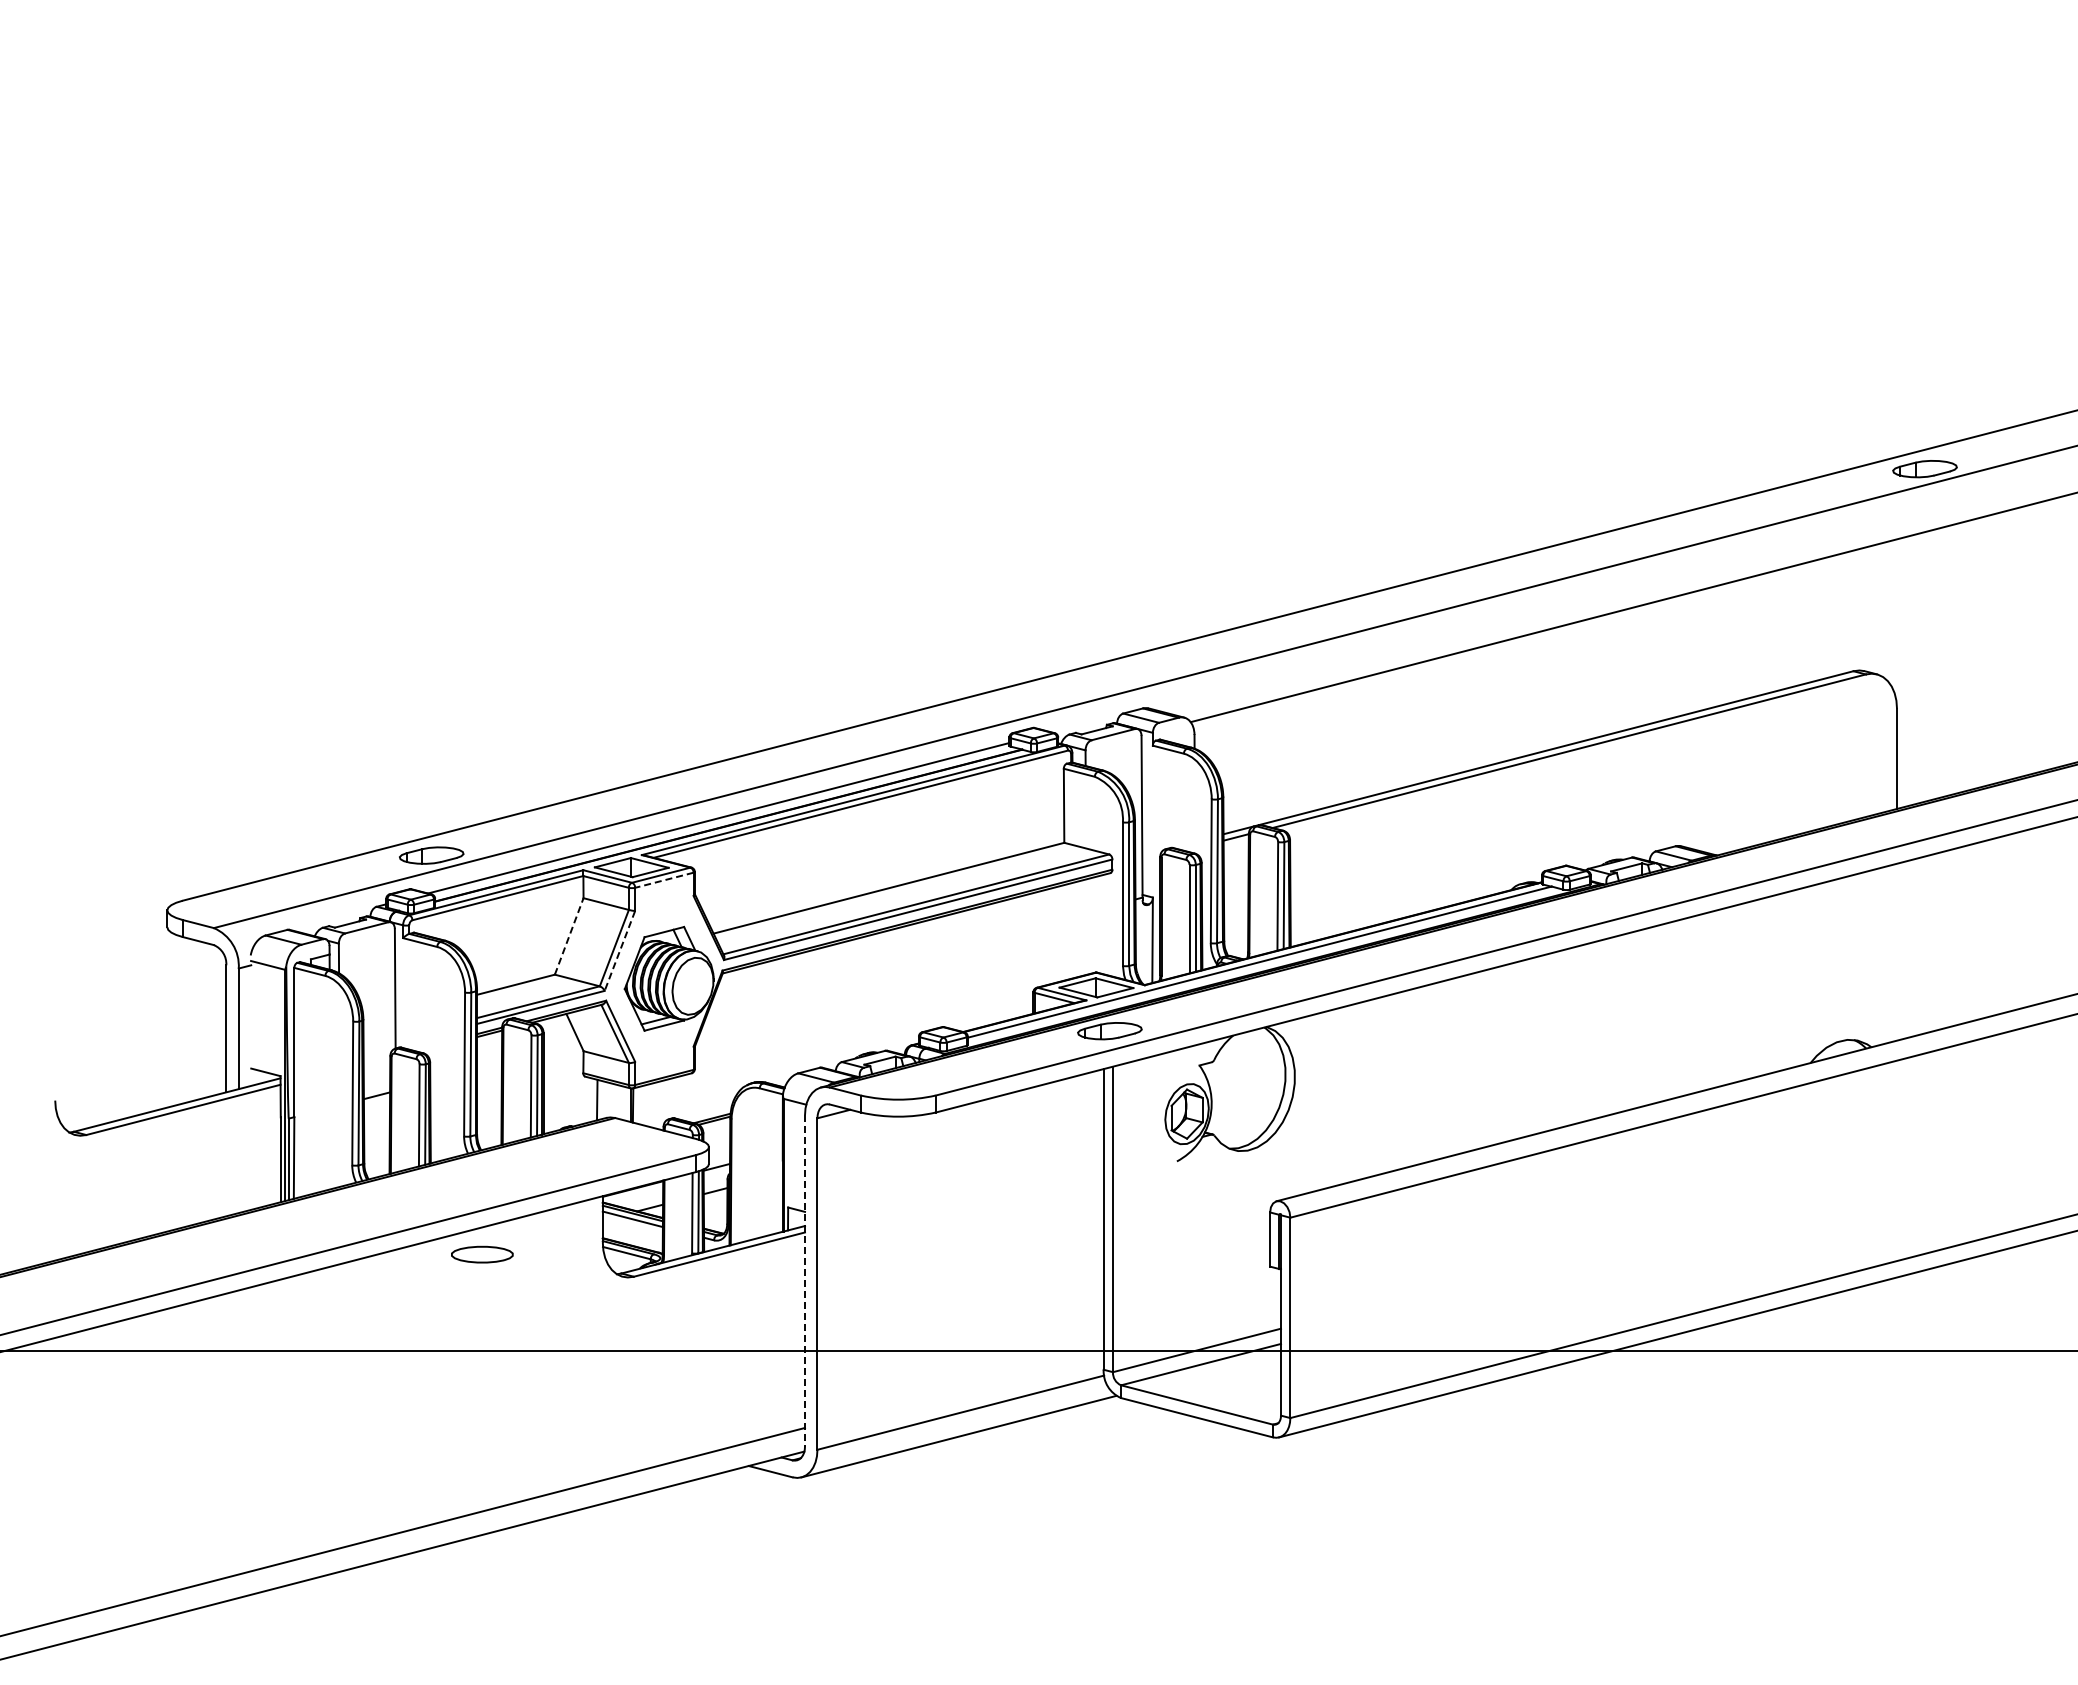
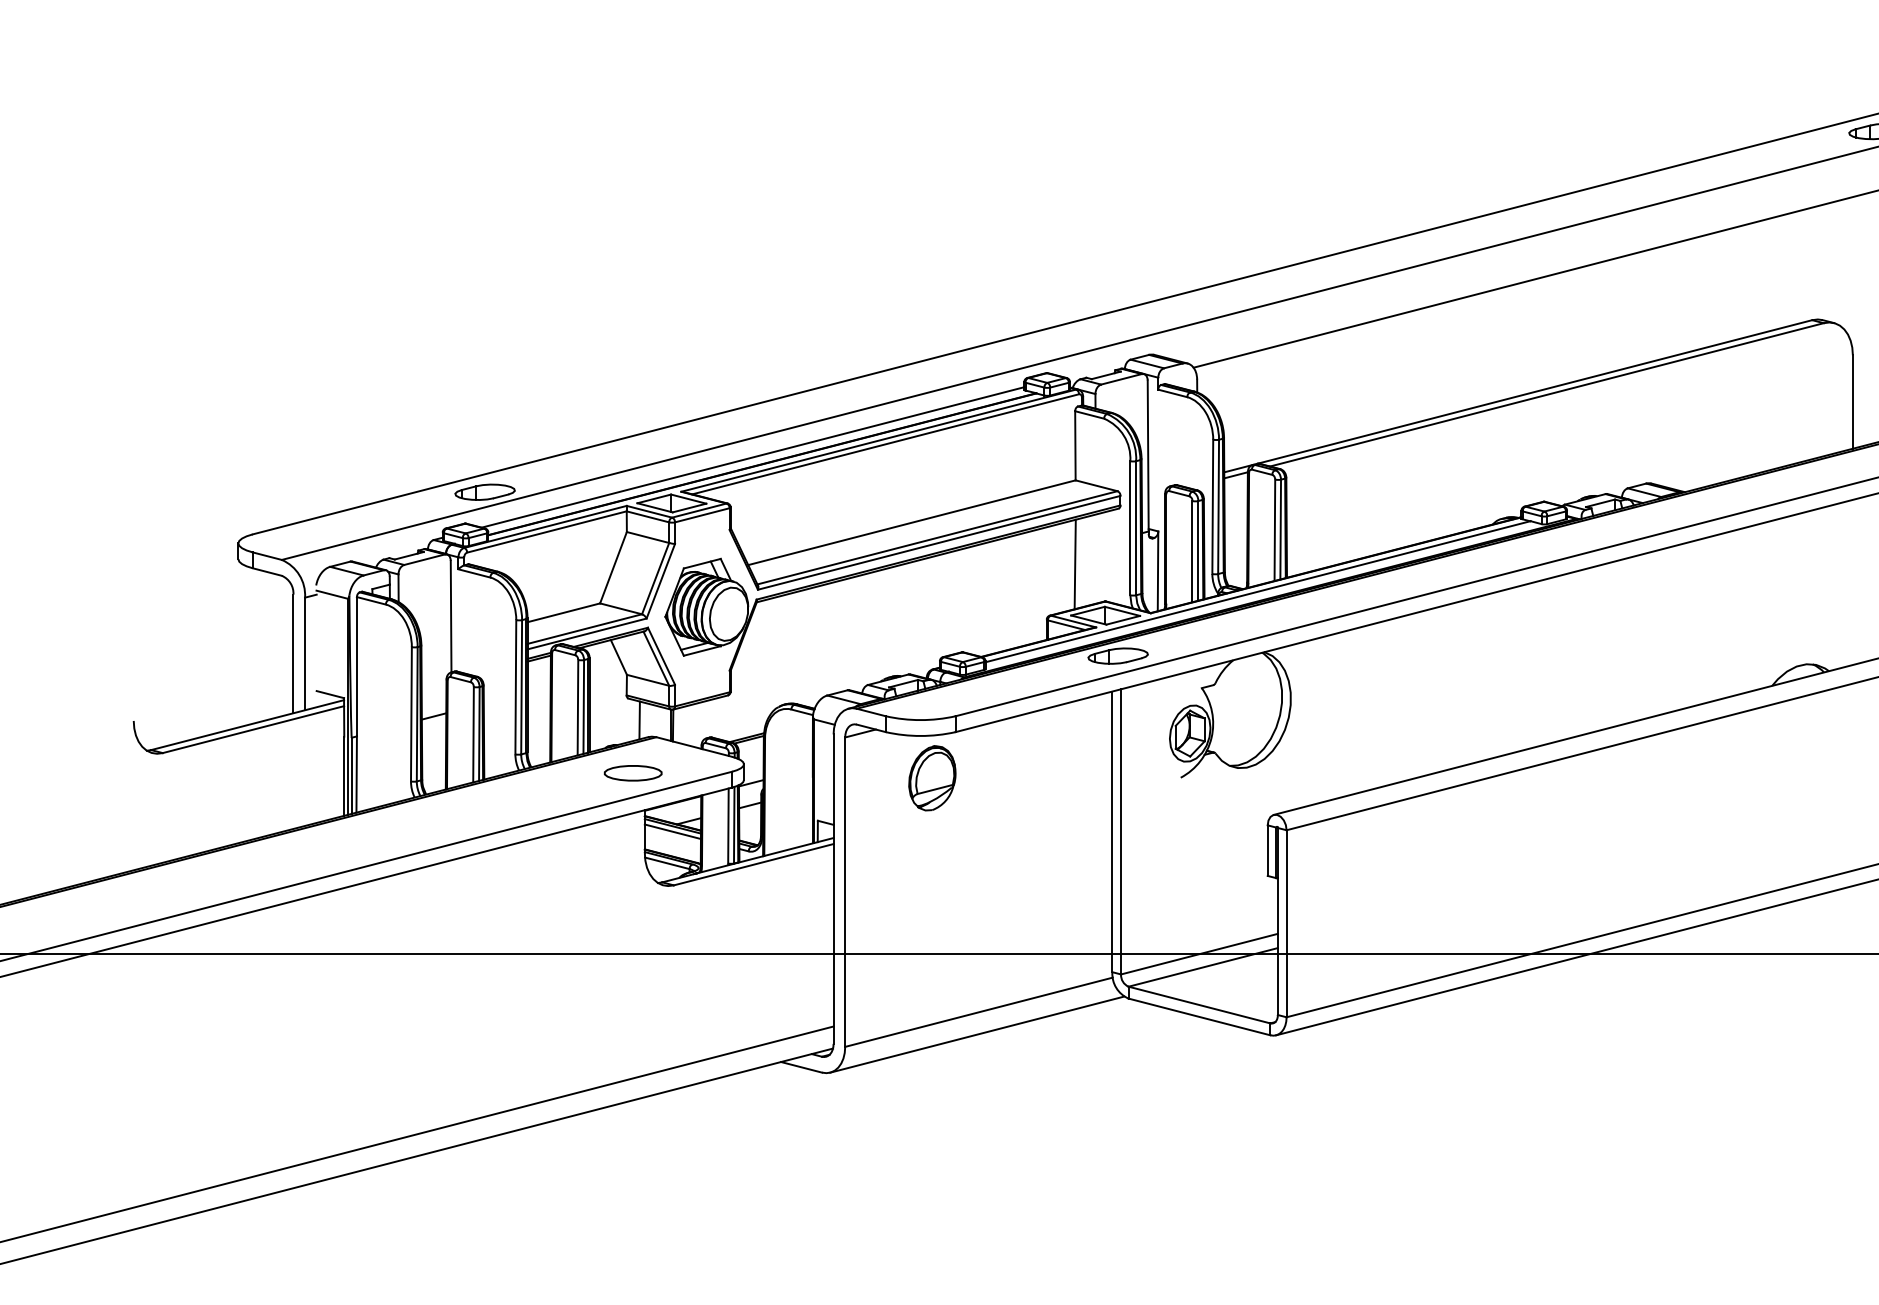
line: (663, 880) -> (701, 515), dashed -> solid
line: (1063, 932) -> (1074, 564), added
line: (569, 936) -> (613, 567), dashed -> solid
line: (619, 950) -> (660, 580), dashed -> solid
part: (910, 1161) -> (932, 777), added
part: (482, 1254) -> (633, 773), moved
line: (805, 1280) -> (834, 888), dashed -> solid

